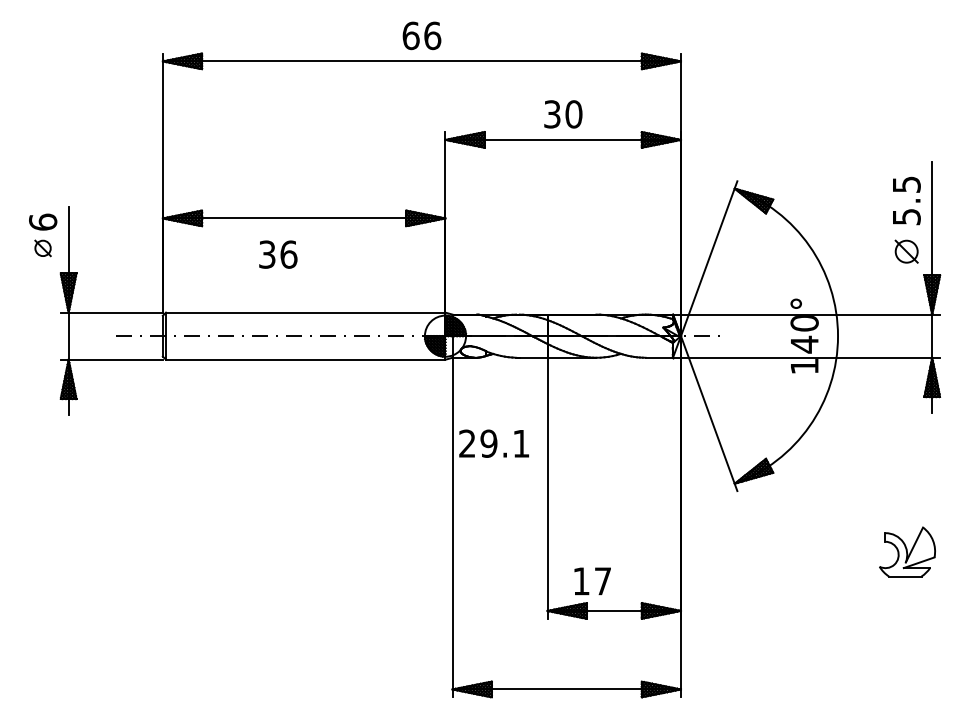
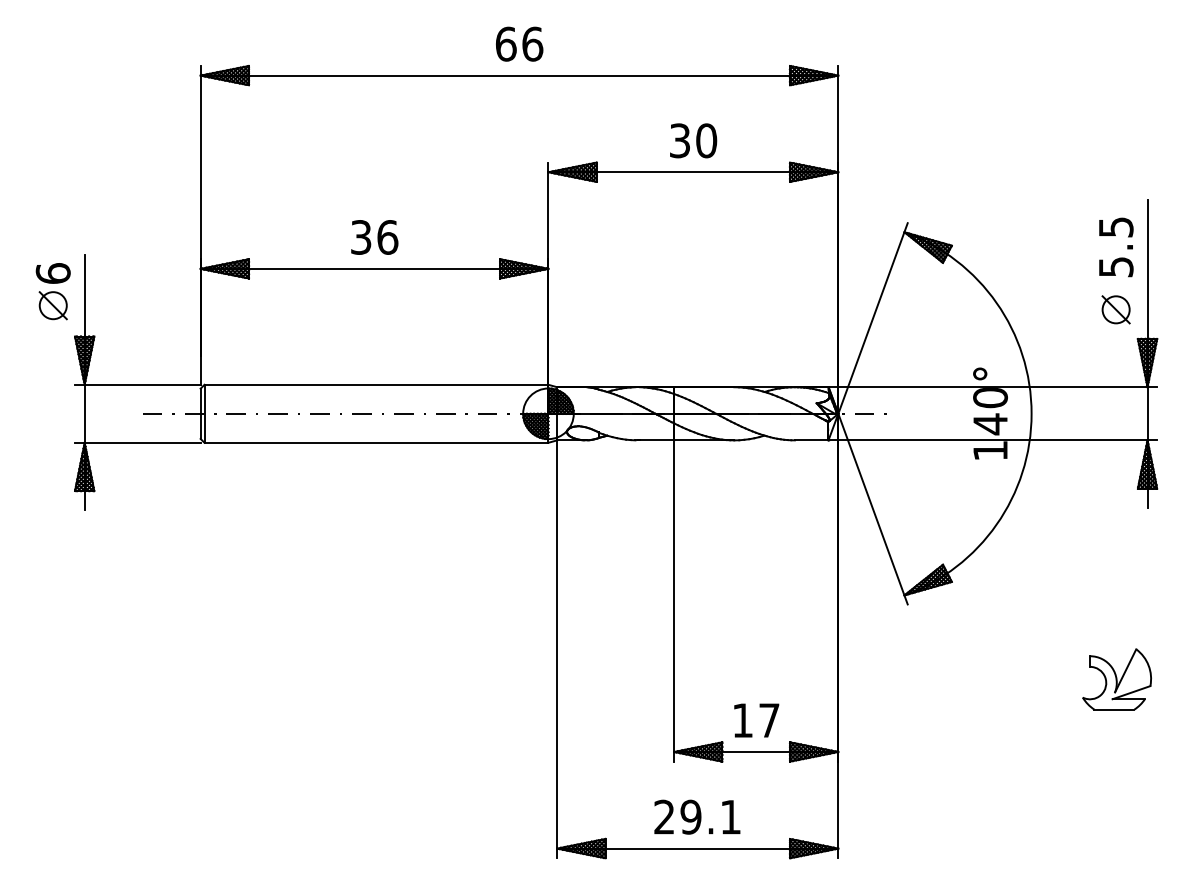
part: (42, 248) -> (52, 305), size x1.43
text: (278, 254) -> (374, 237), moved
text: (494, 443) -> (697, 816), moved
text: (592, 581) -> (756, 720), moved

